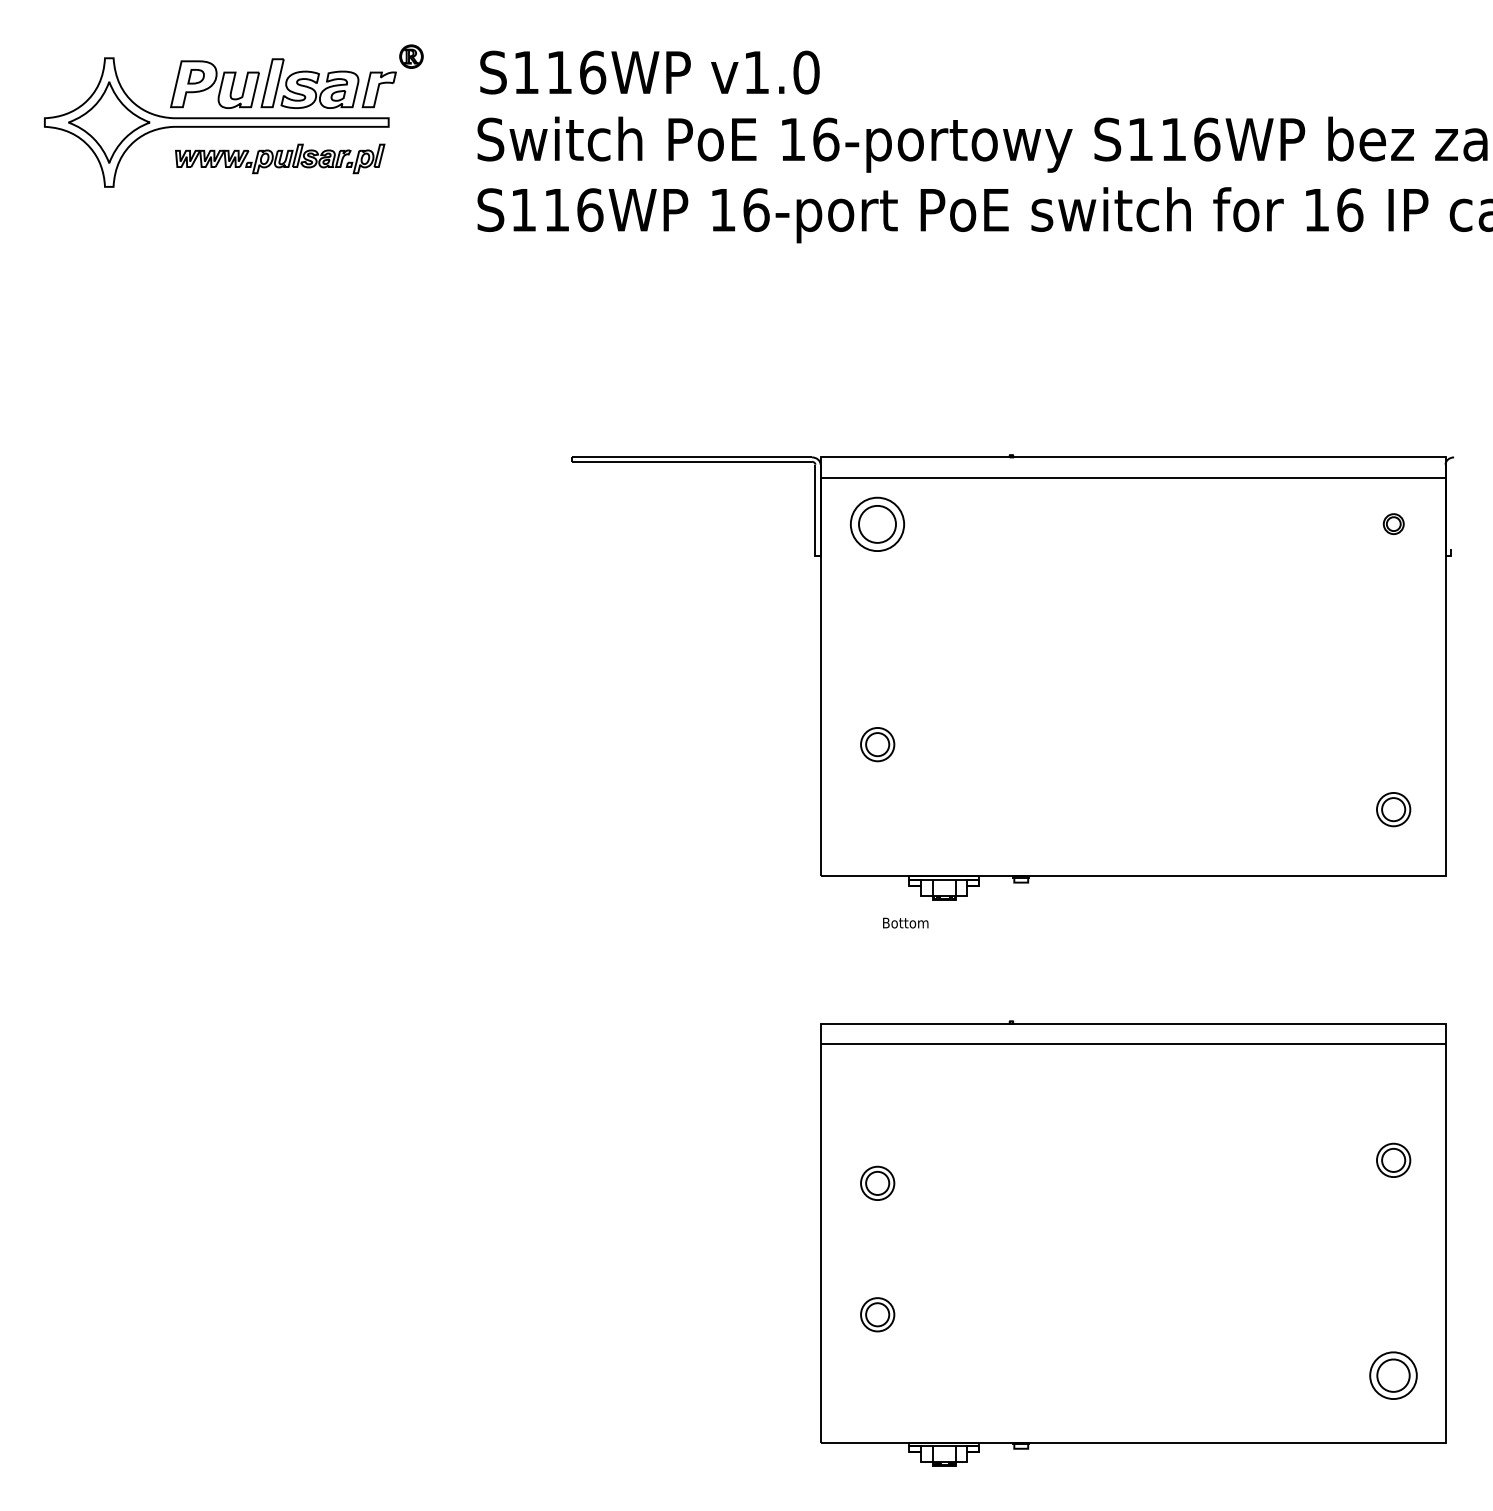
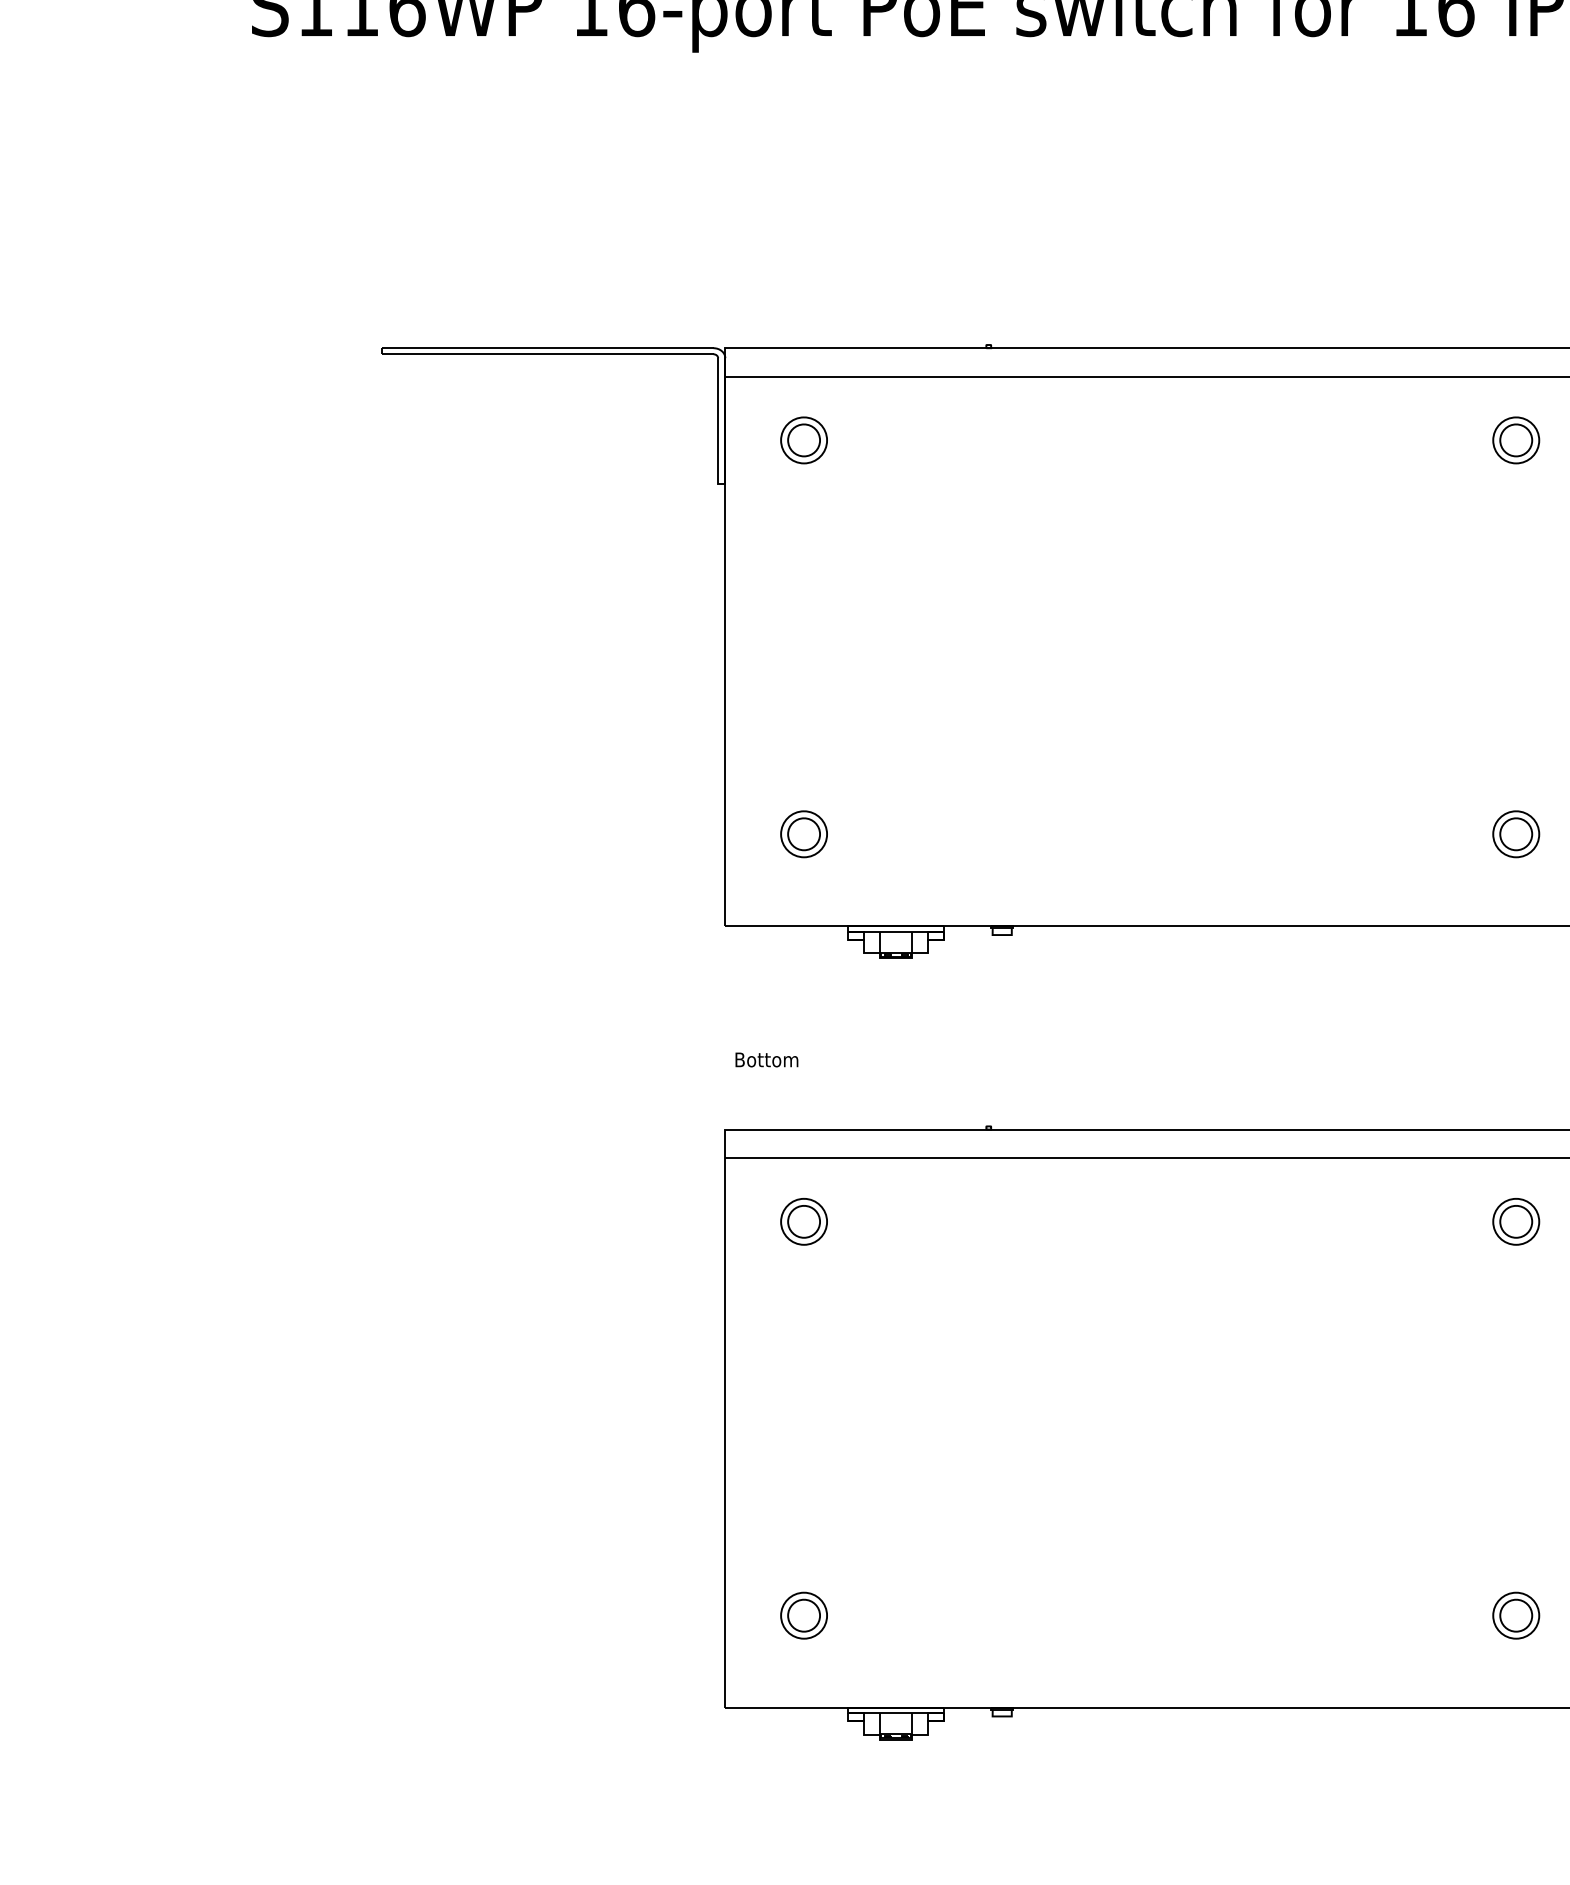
part: (877, 523) -> (803, 439), size x0.62
part: (1393, 523) -> (1516, 439), size x1.67
part: (877, 744) -> (803, 834), moved
text: (905, 922) -> (766, 1059), moved
part: (1393, 1159) -> (1516, 1220), moved
part: (877, 1182) -> (803, 1220), moved
part: (877, 1314) -> (803, 1615), moved
part: (1393, 1375) -> (1516, 1615), size x0.71

